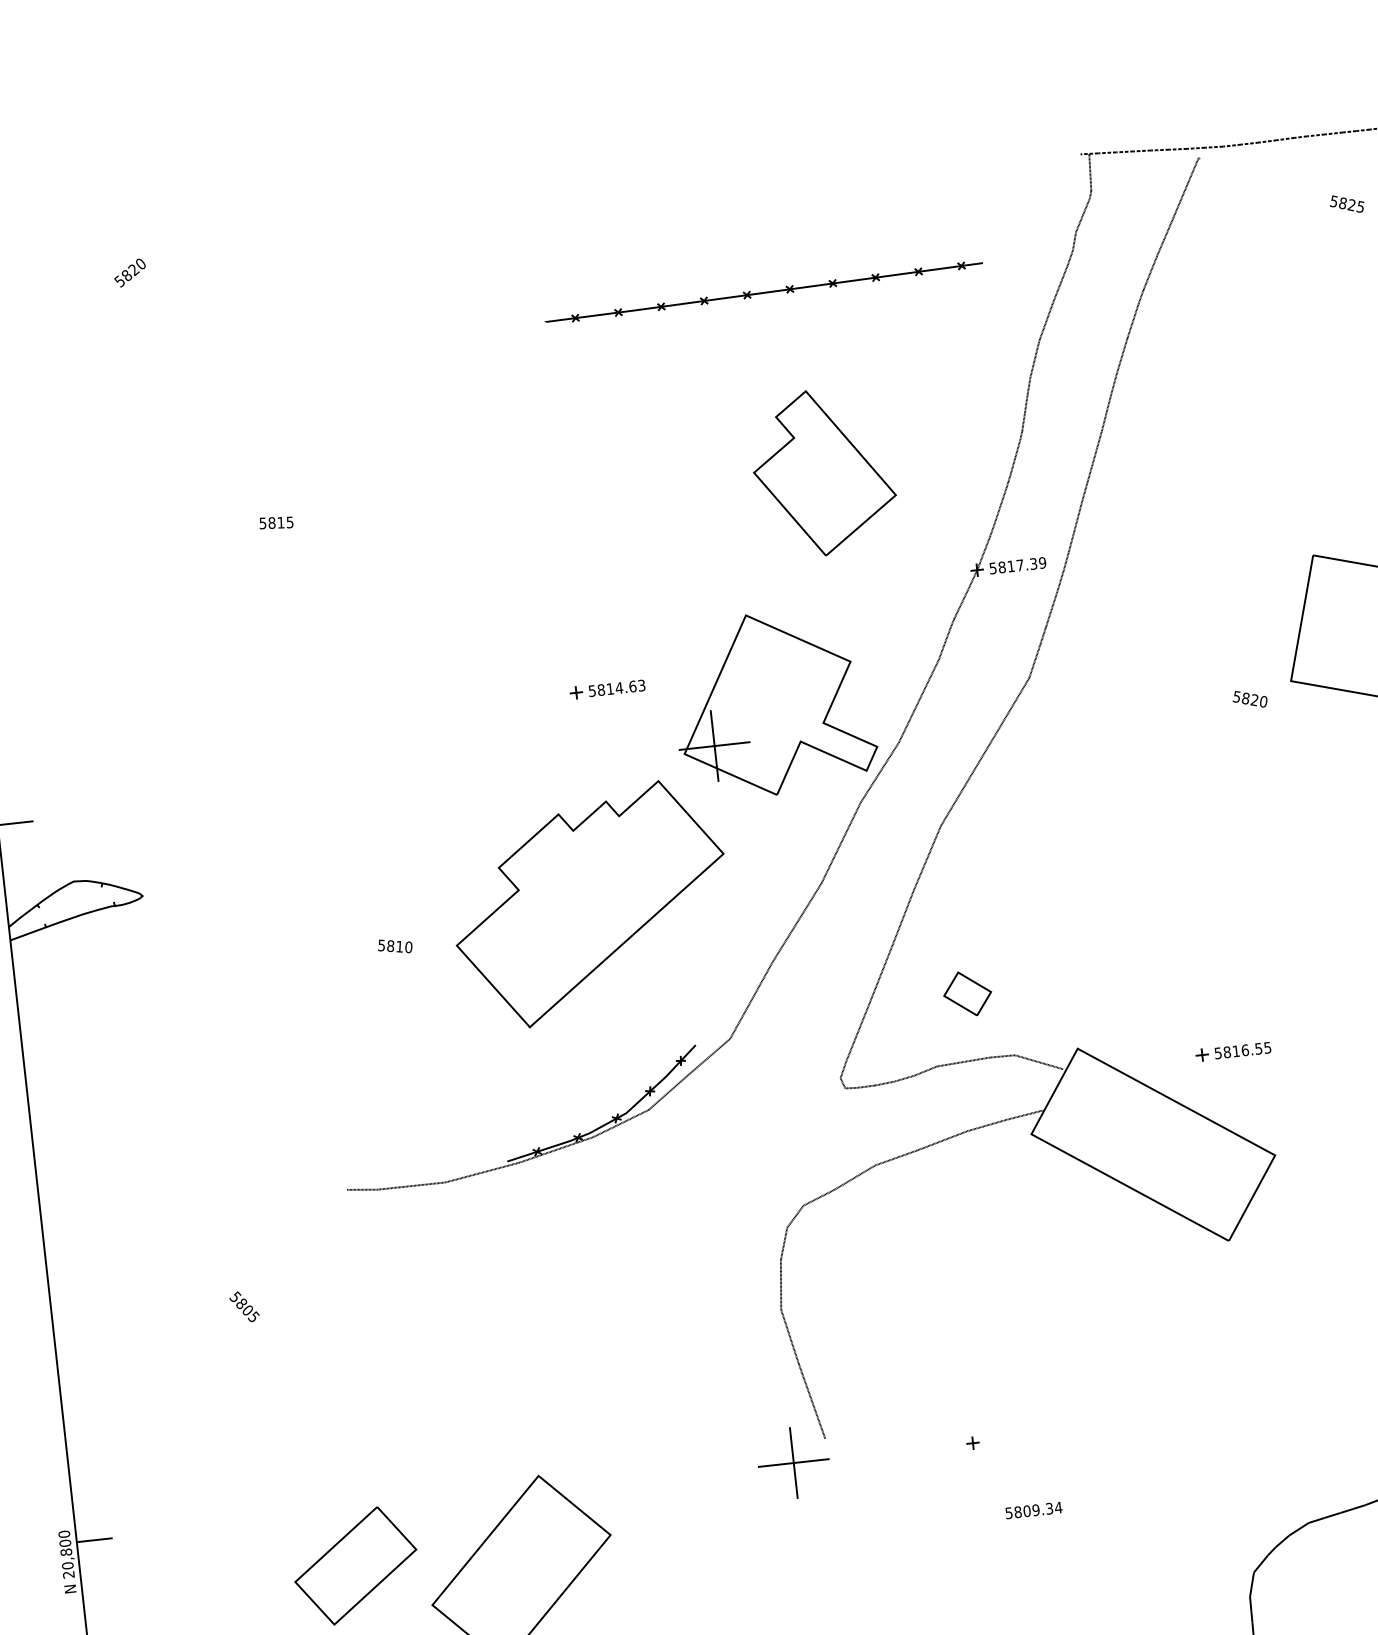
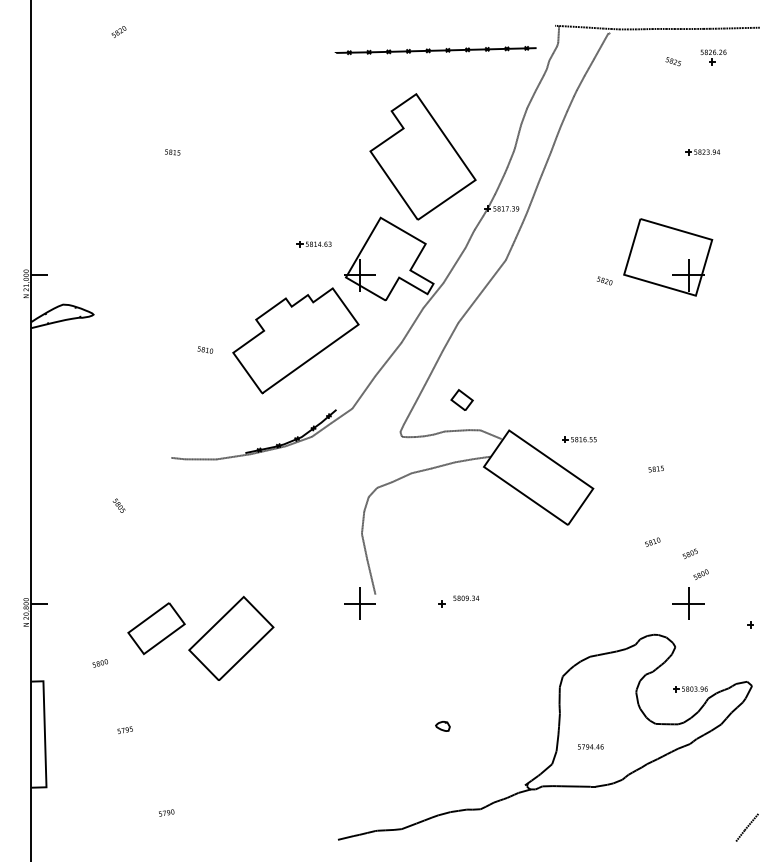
part: (762, 292) -> (435, 50), moved
part: (822, 471) -> (422, 156), size x1.67
text: (1034, 1508) -> (466, 597), moved

